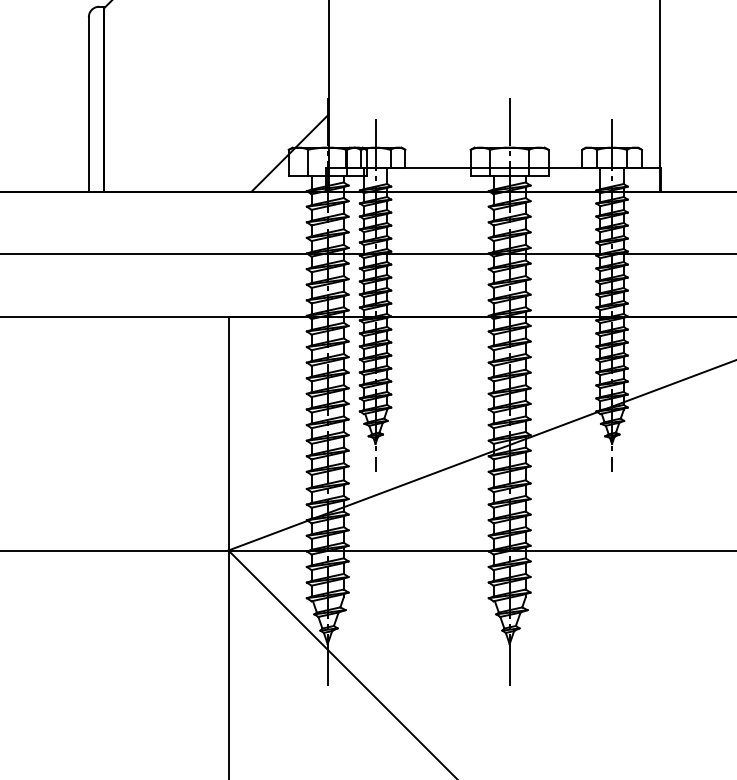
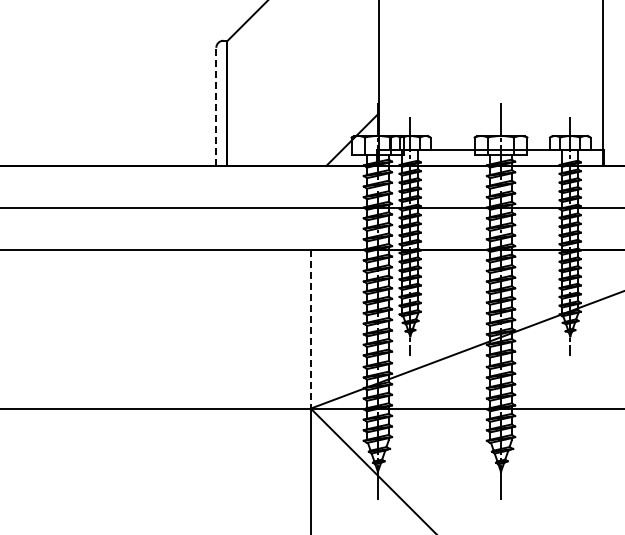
line: (89, 103) -> (216, 106), solid -> dashed
line: (228, 433) -> (310, 329), solid -> dashed

